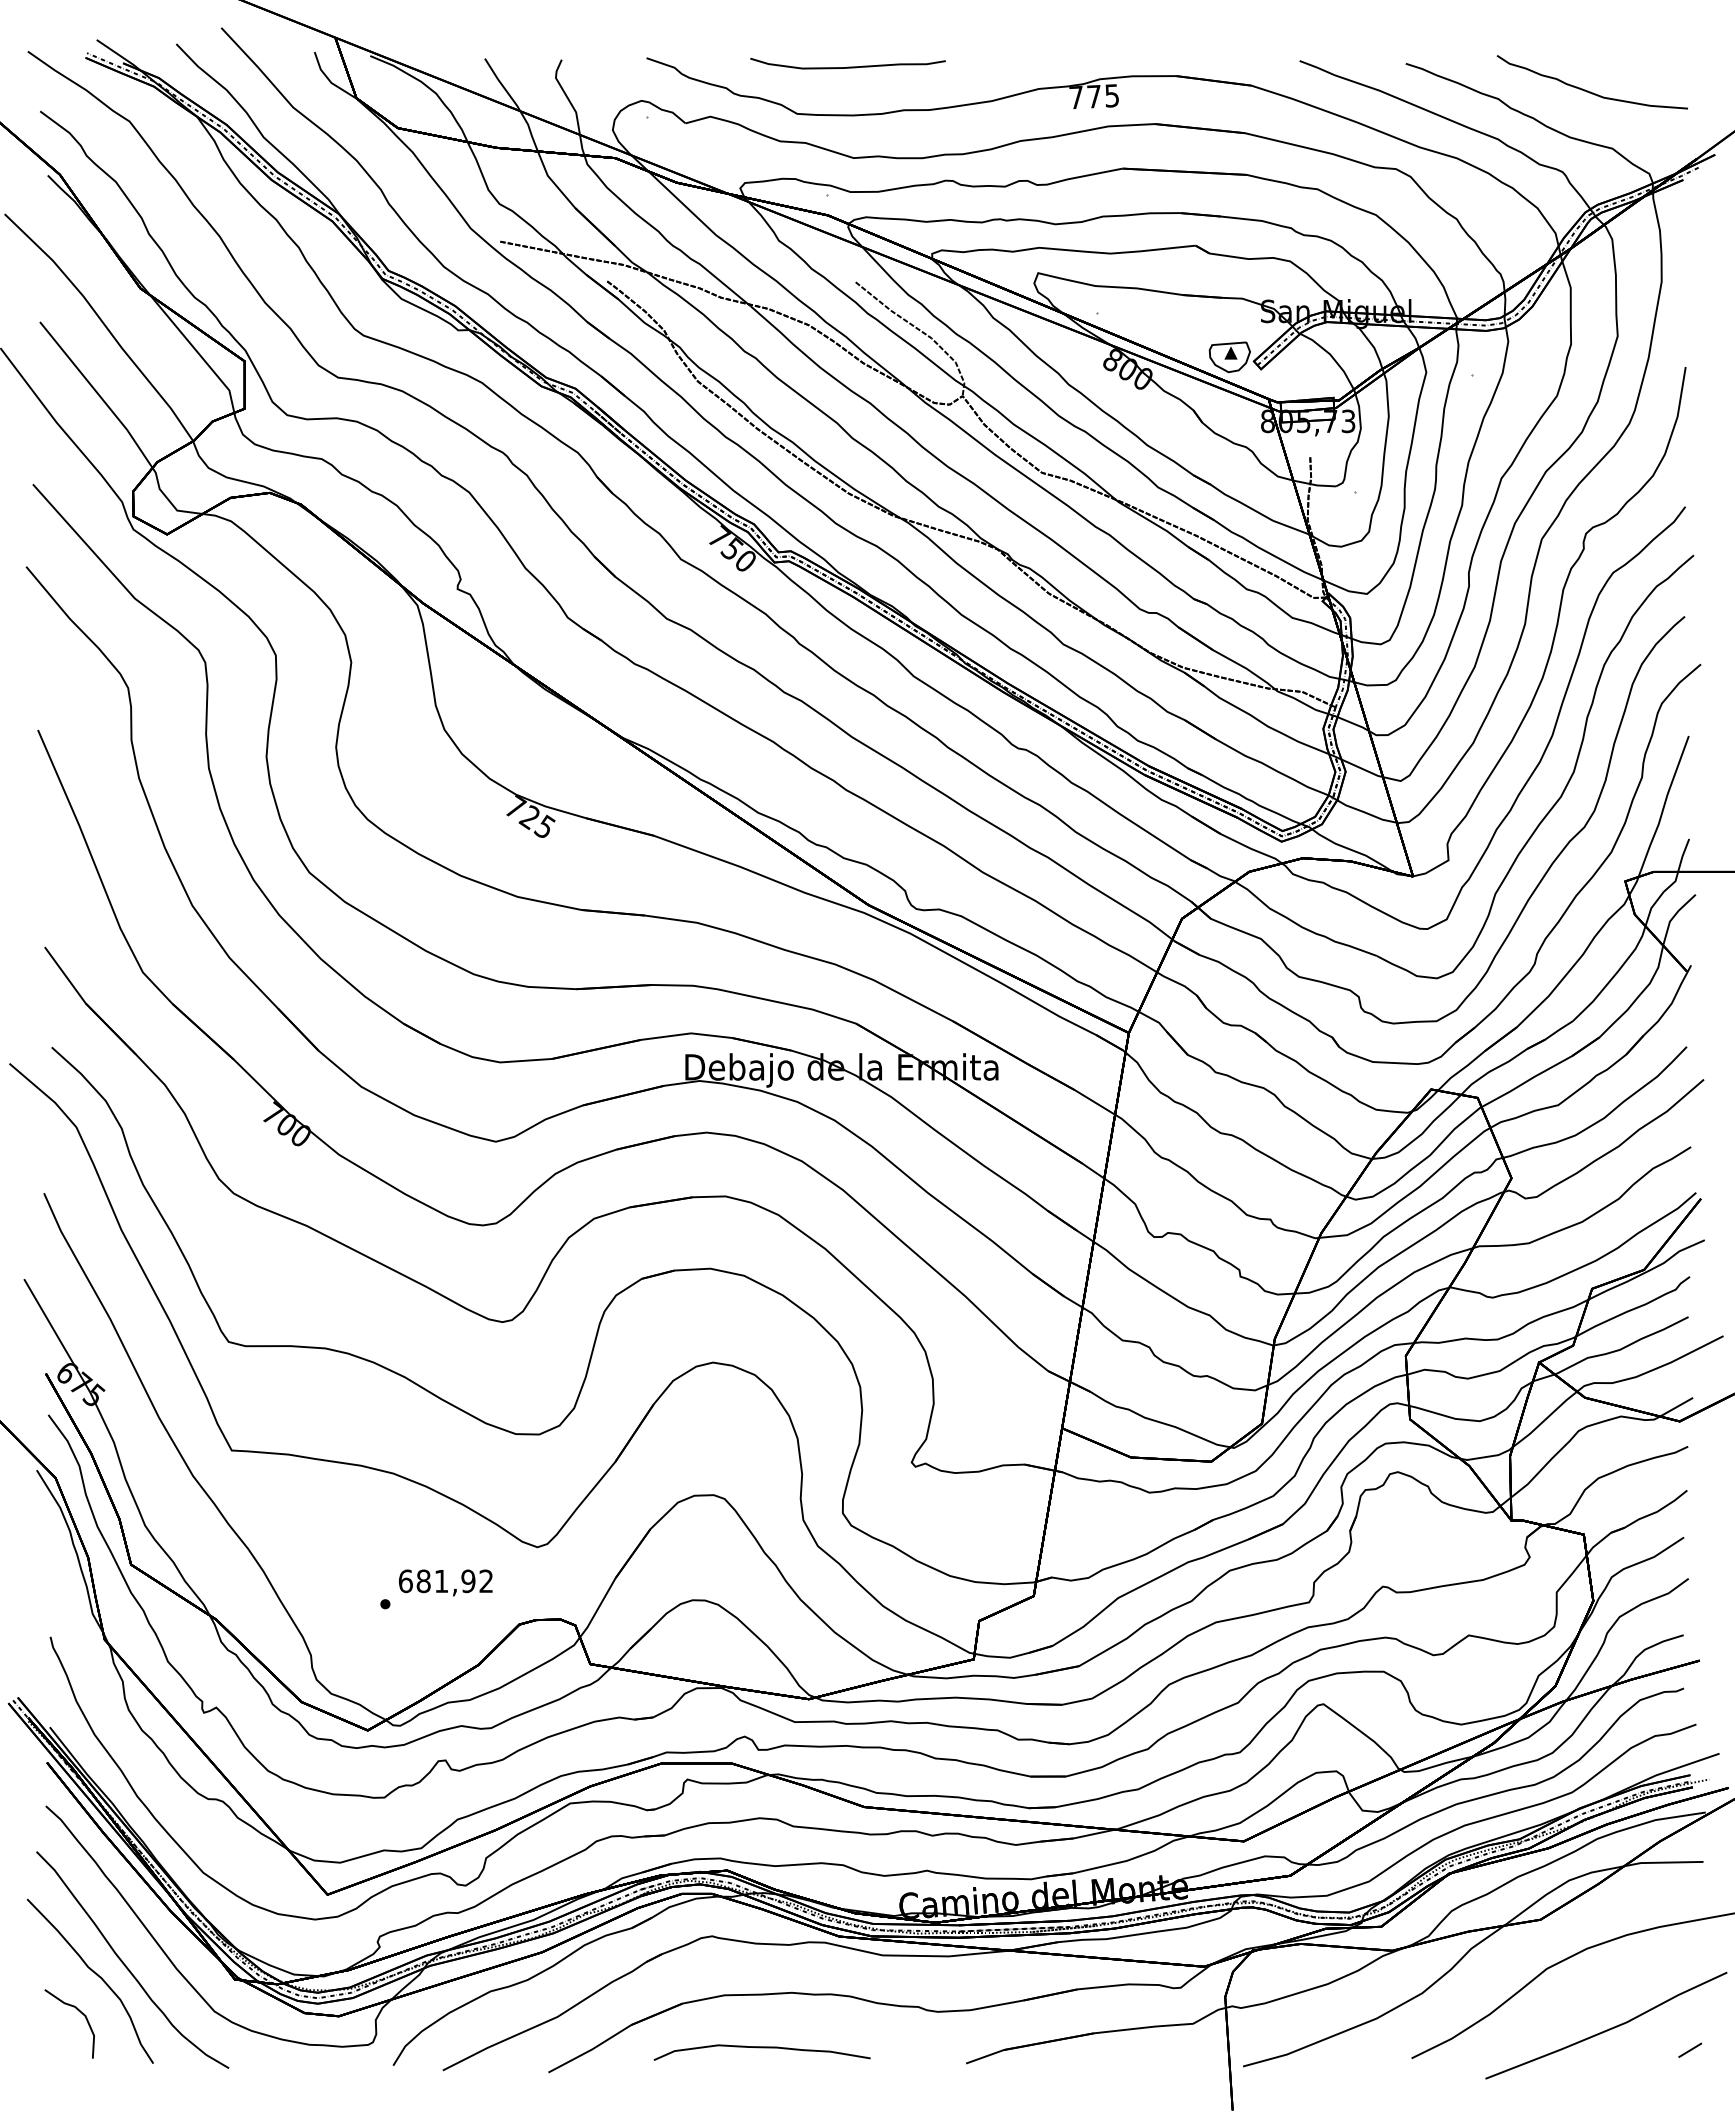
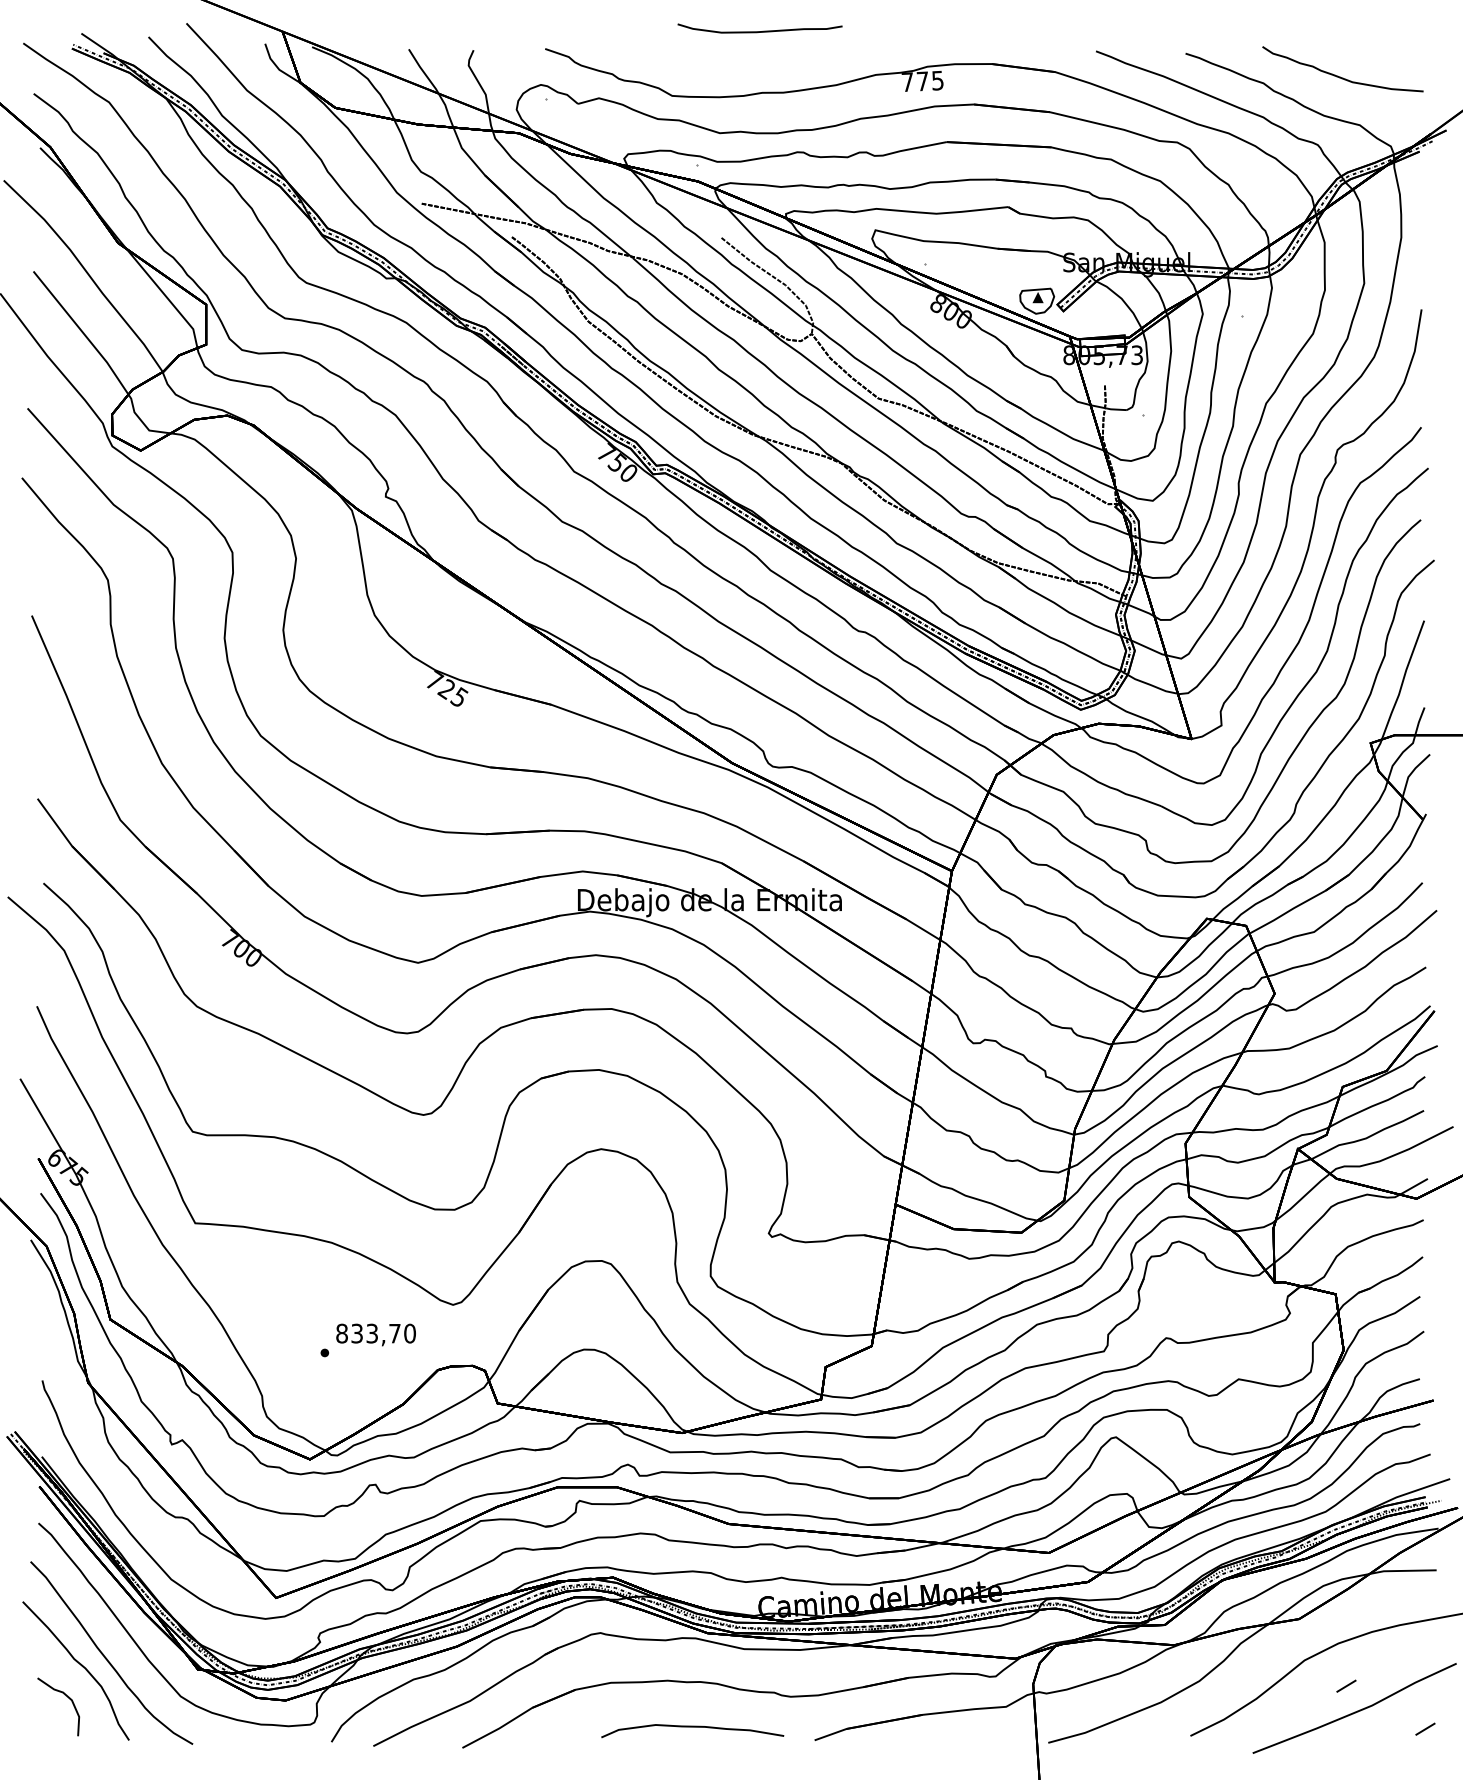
curve: (847, 67) -> (759, 31), moved
text: (445, 1581) -> (375, 1333), 681,92 -> 833,70
line: (1596, 1998) -> (1346, 1685), added
curve: (761, 2048) -> (692, 1727), moved

